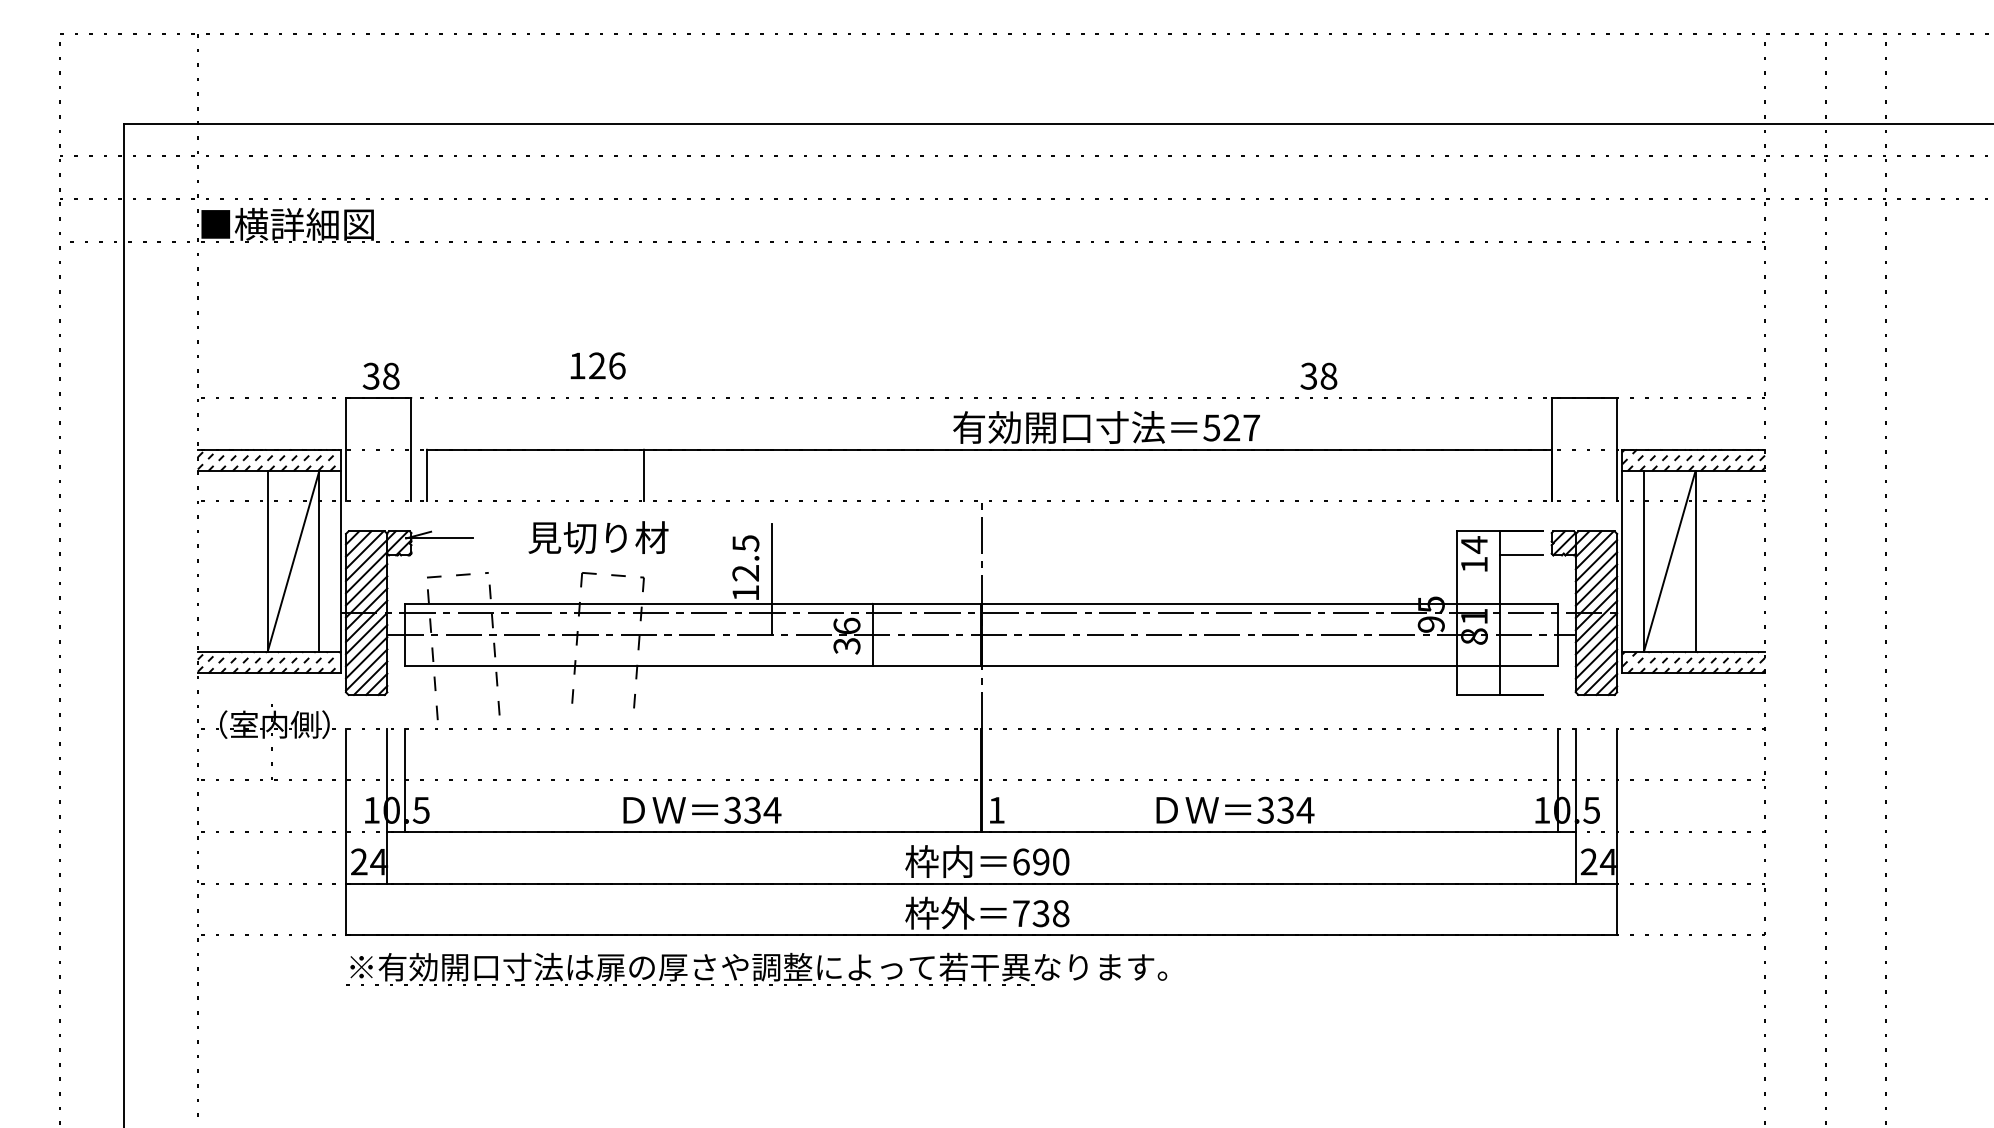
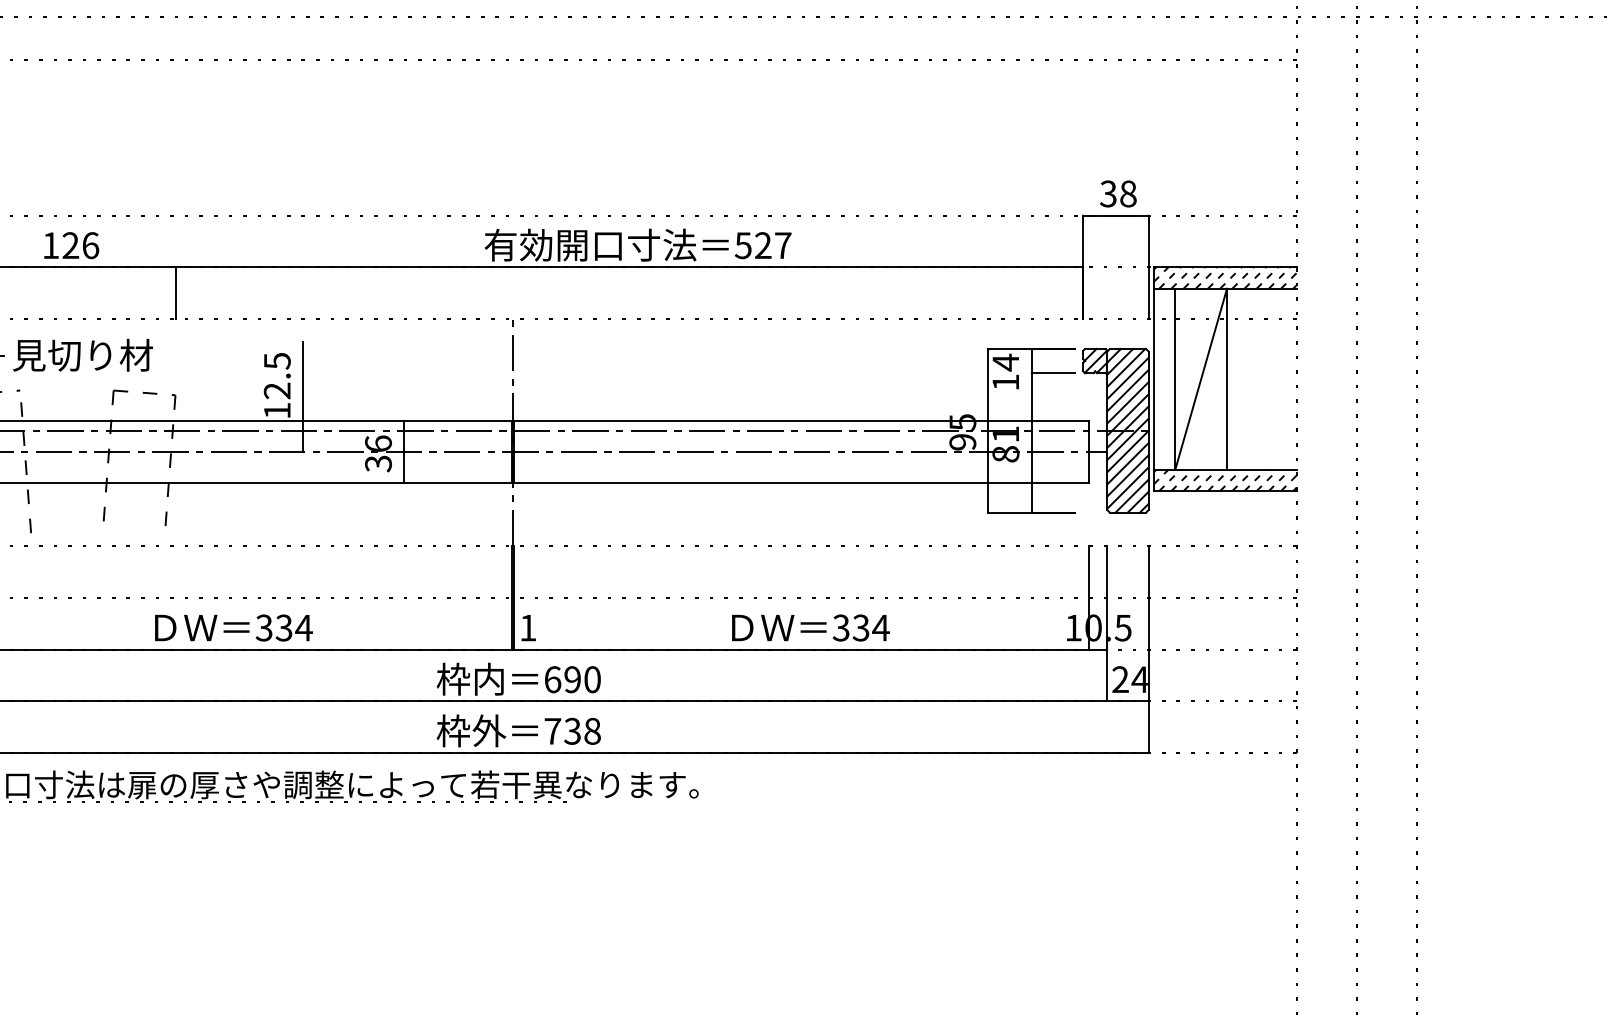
text: (597, 365) -> (70, 245), moved
text: (1318, 375) -> (1117, 193), moved
text: (598, 537) -> (82, 355), moved
text: (1235, 809) -> (810, 627), moved

